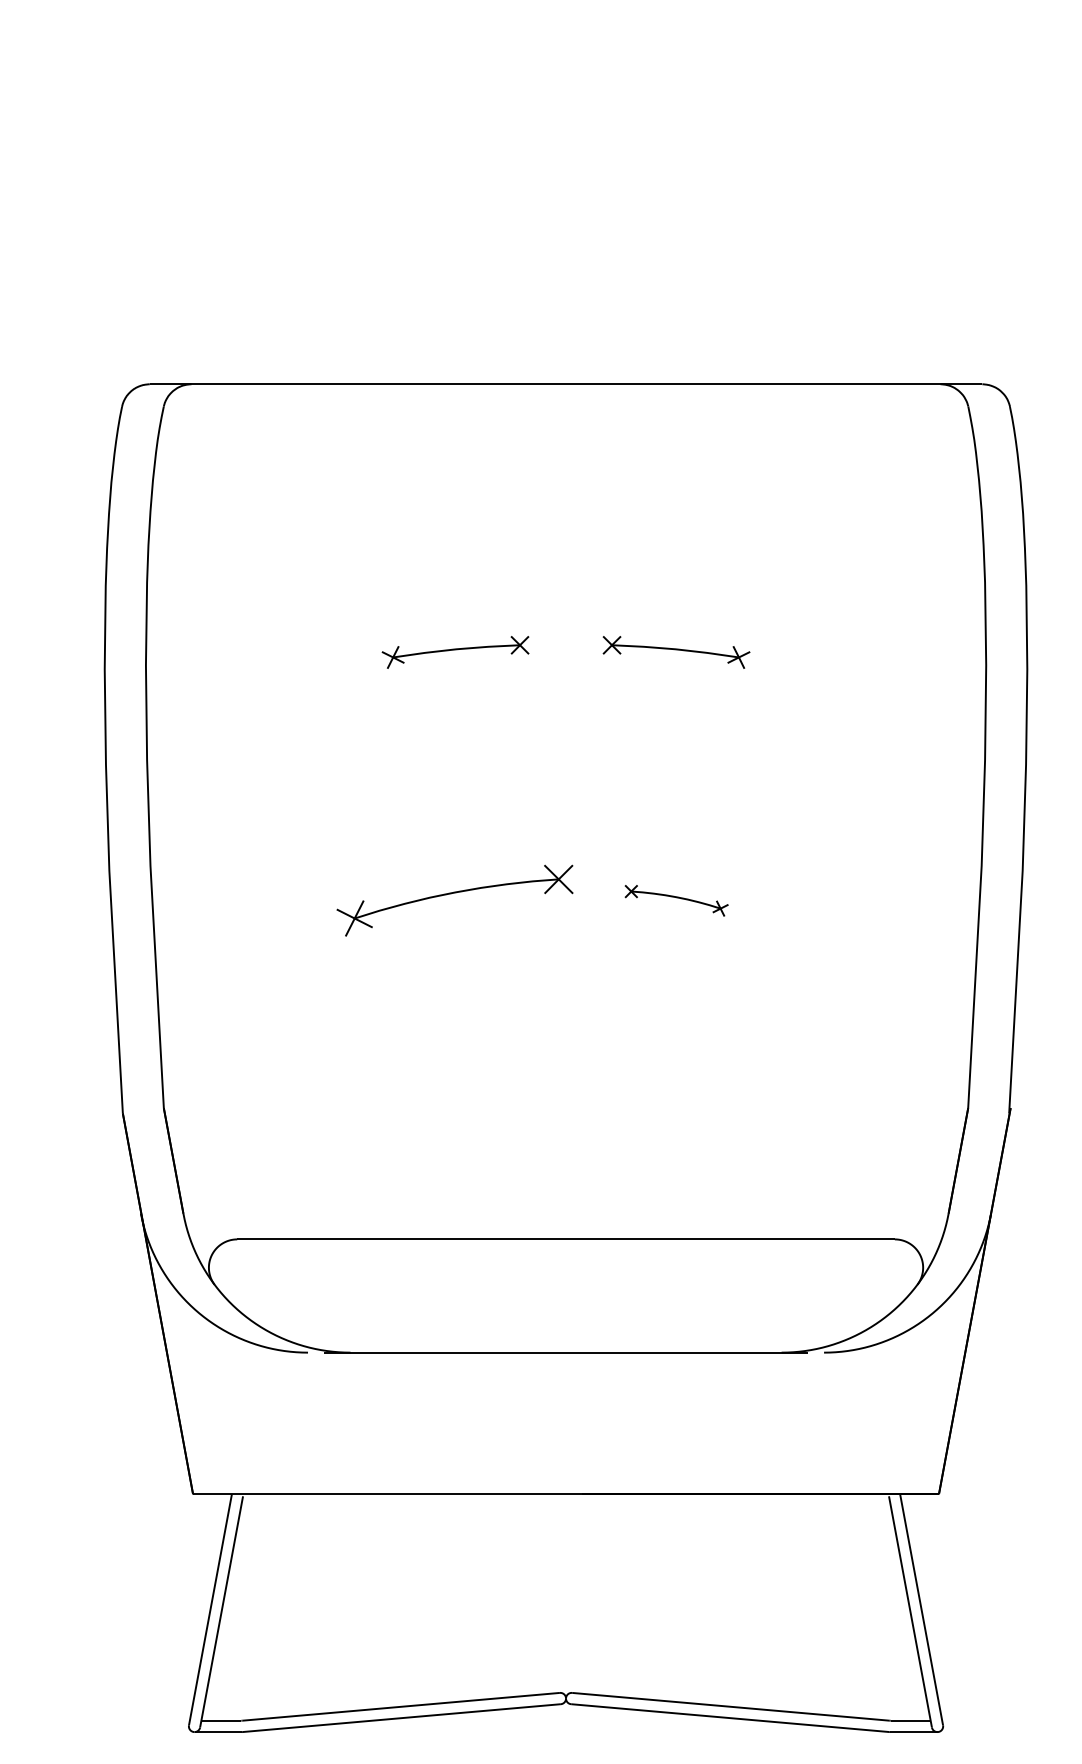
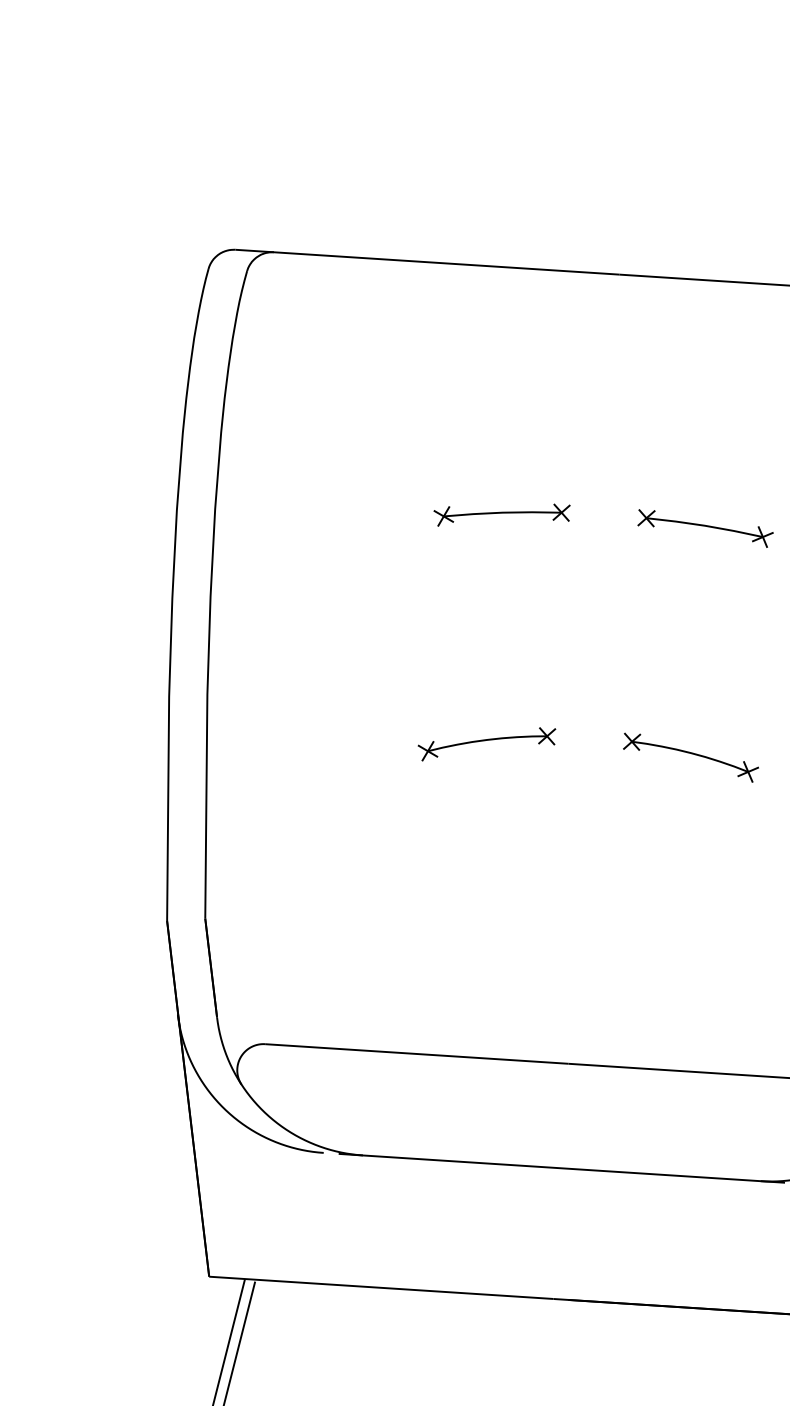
part: (455, 900) -> (486, 744), size x0.62
part: (676, 900) -> (690, 757), size x1.43

